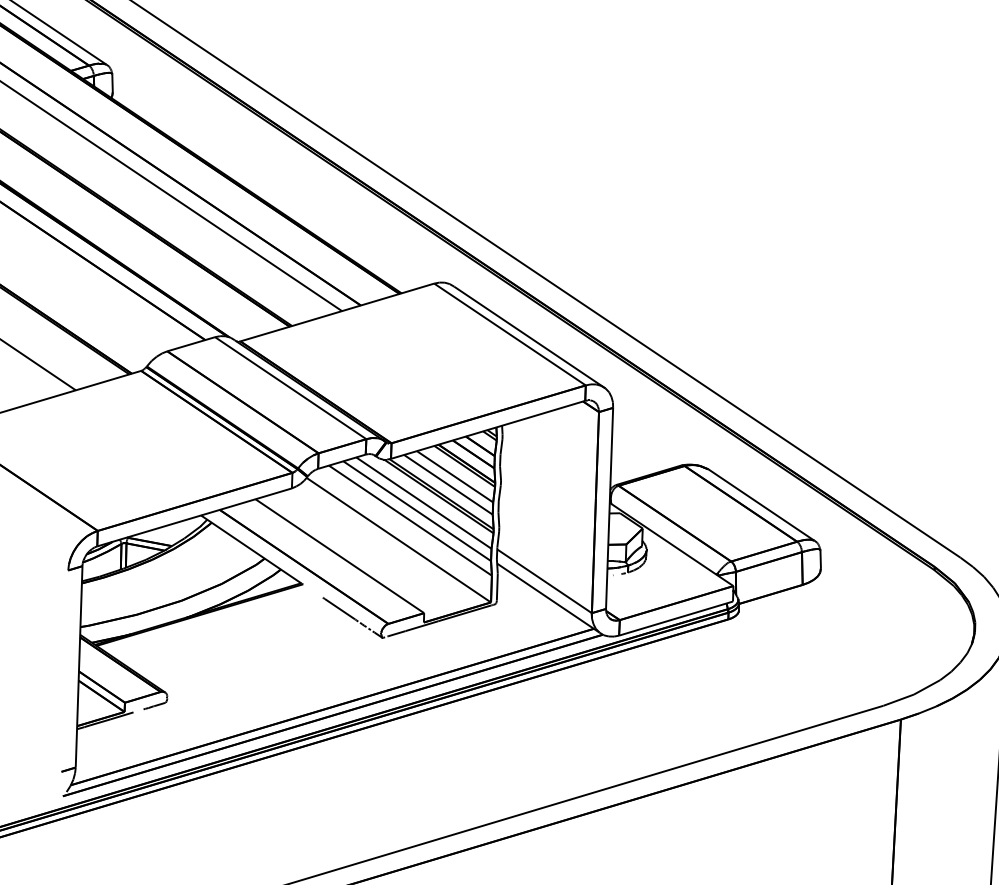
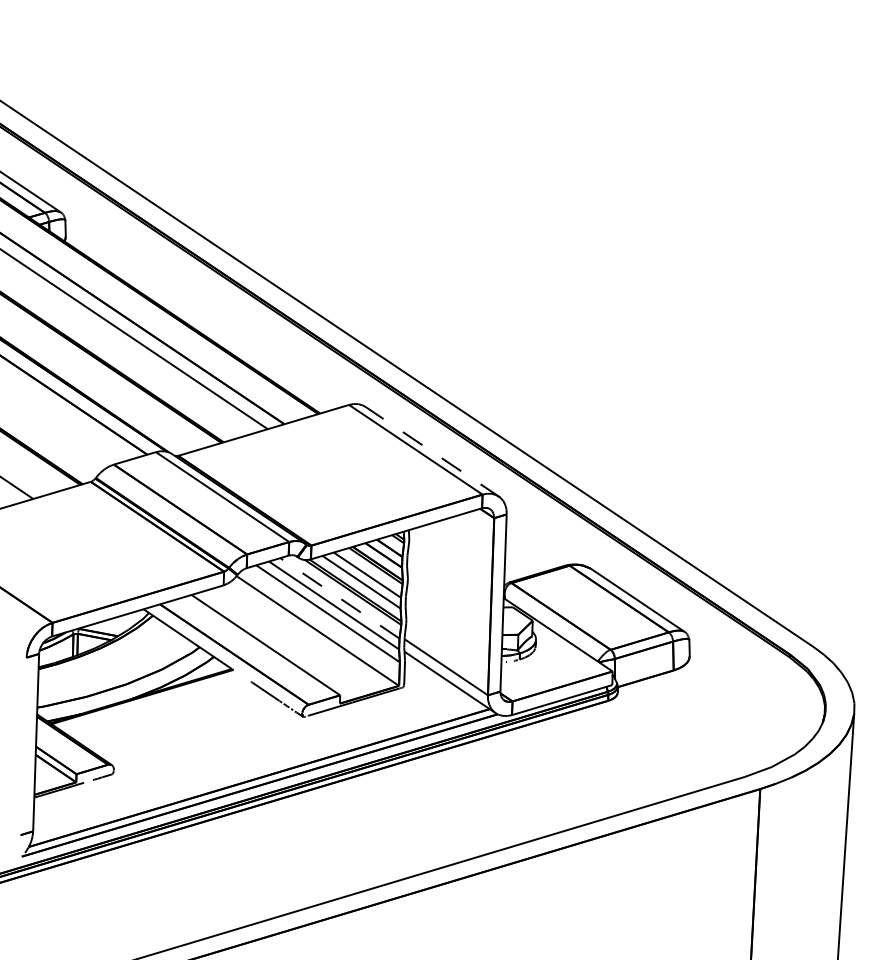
line: (528, 337) -> (432, 452), solid -> dashed
line: (423, 503) -> (339, 598), solid -> dashed

